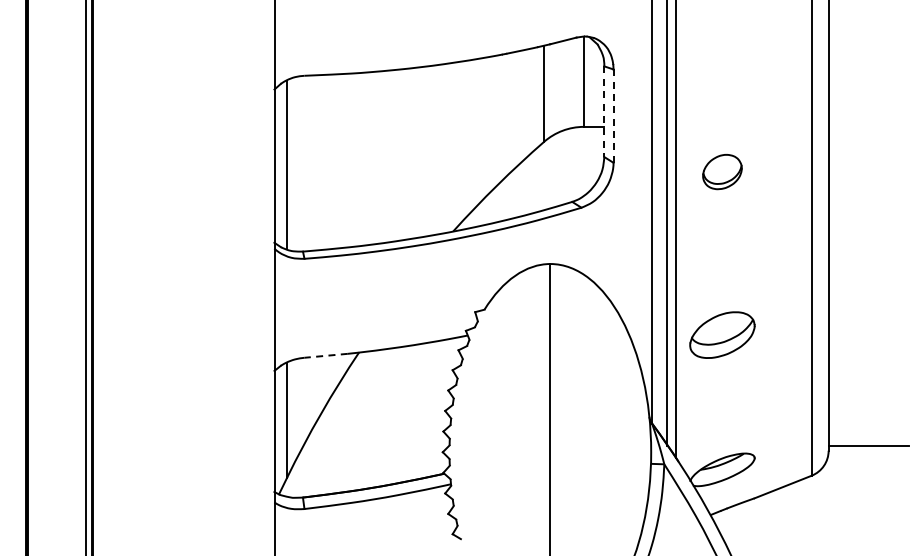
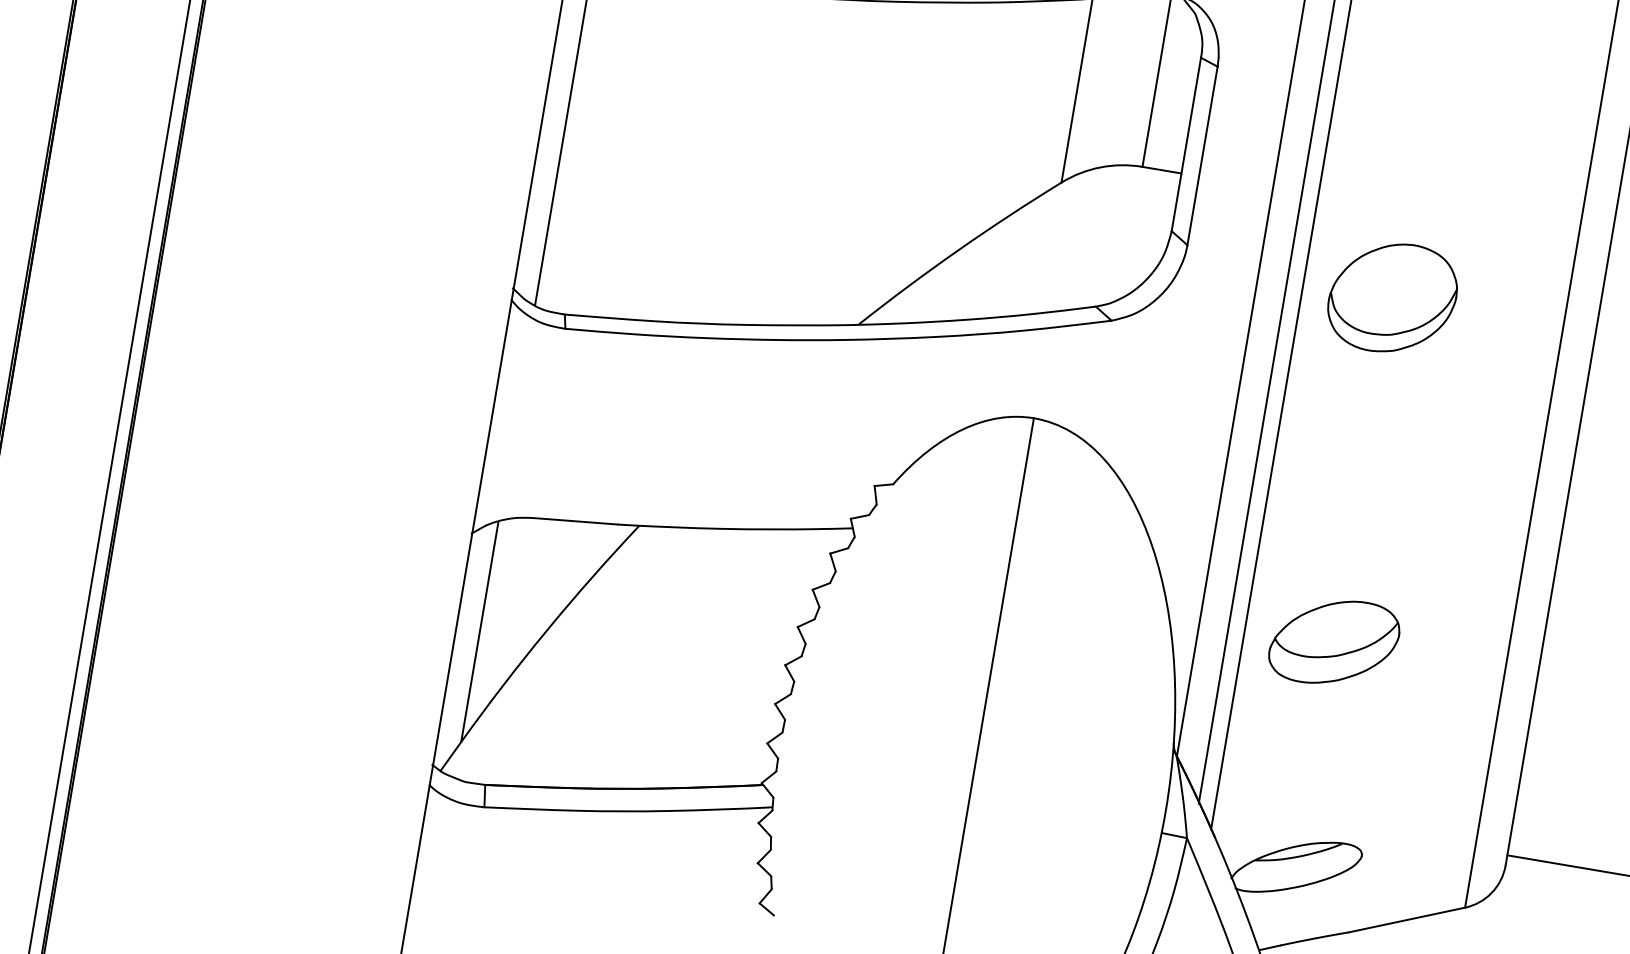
line: (604, 112) -> (1186, 146), dashed -> solid
line: (613, 116) -> (1202, 156), dashed -> solid
part: (722, 171) -> (1392, 297), size x1.67
part: (722, 334) -> (1334, 641), moved
line: (326, 355) -> (576, 520), dashed -> solid

